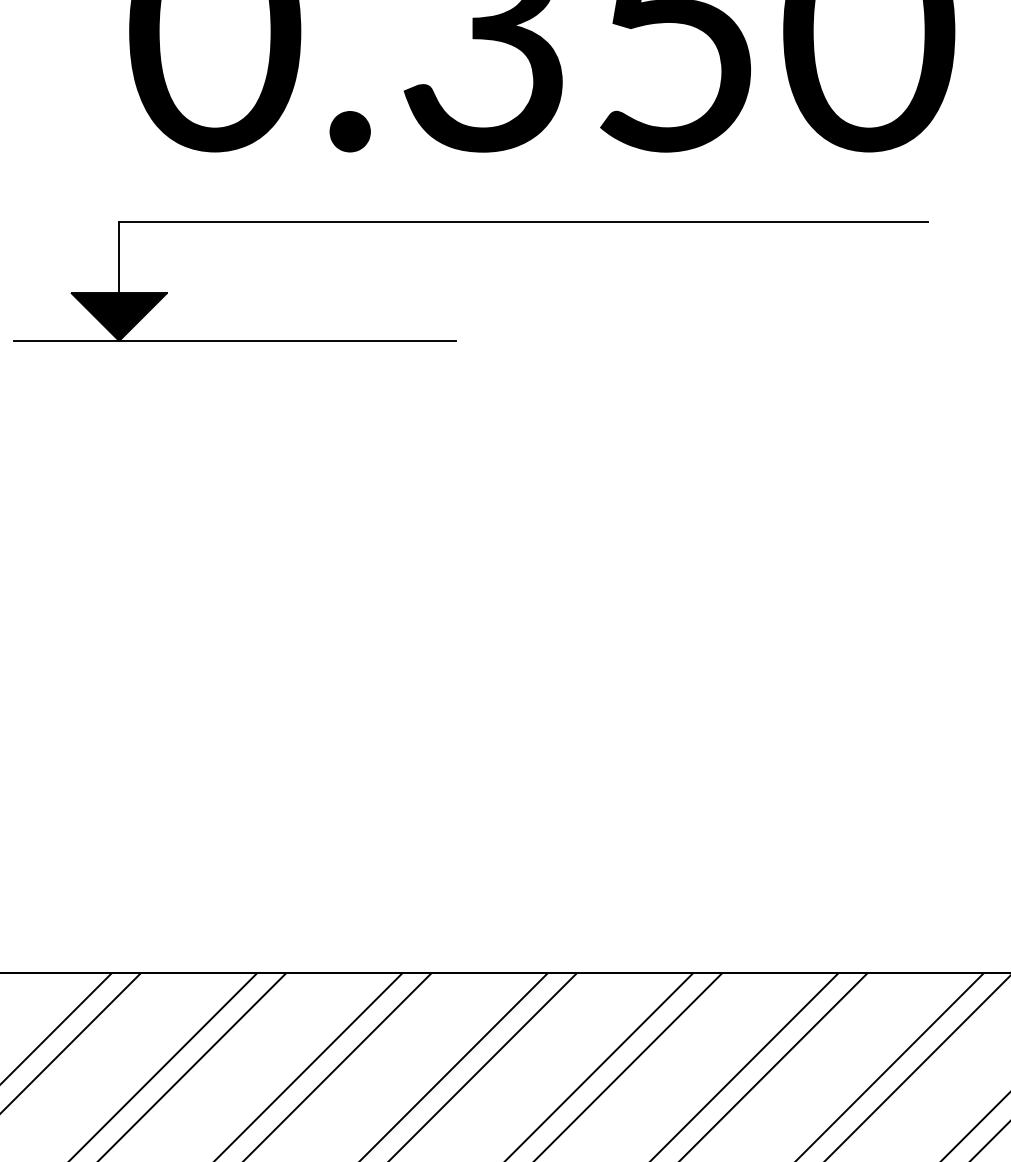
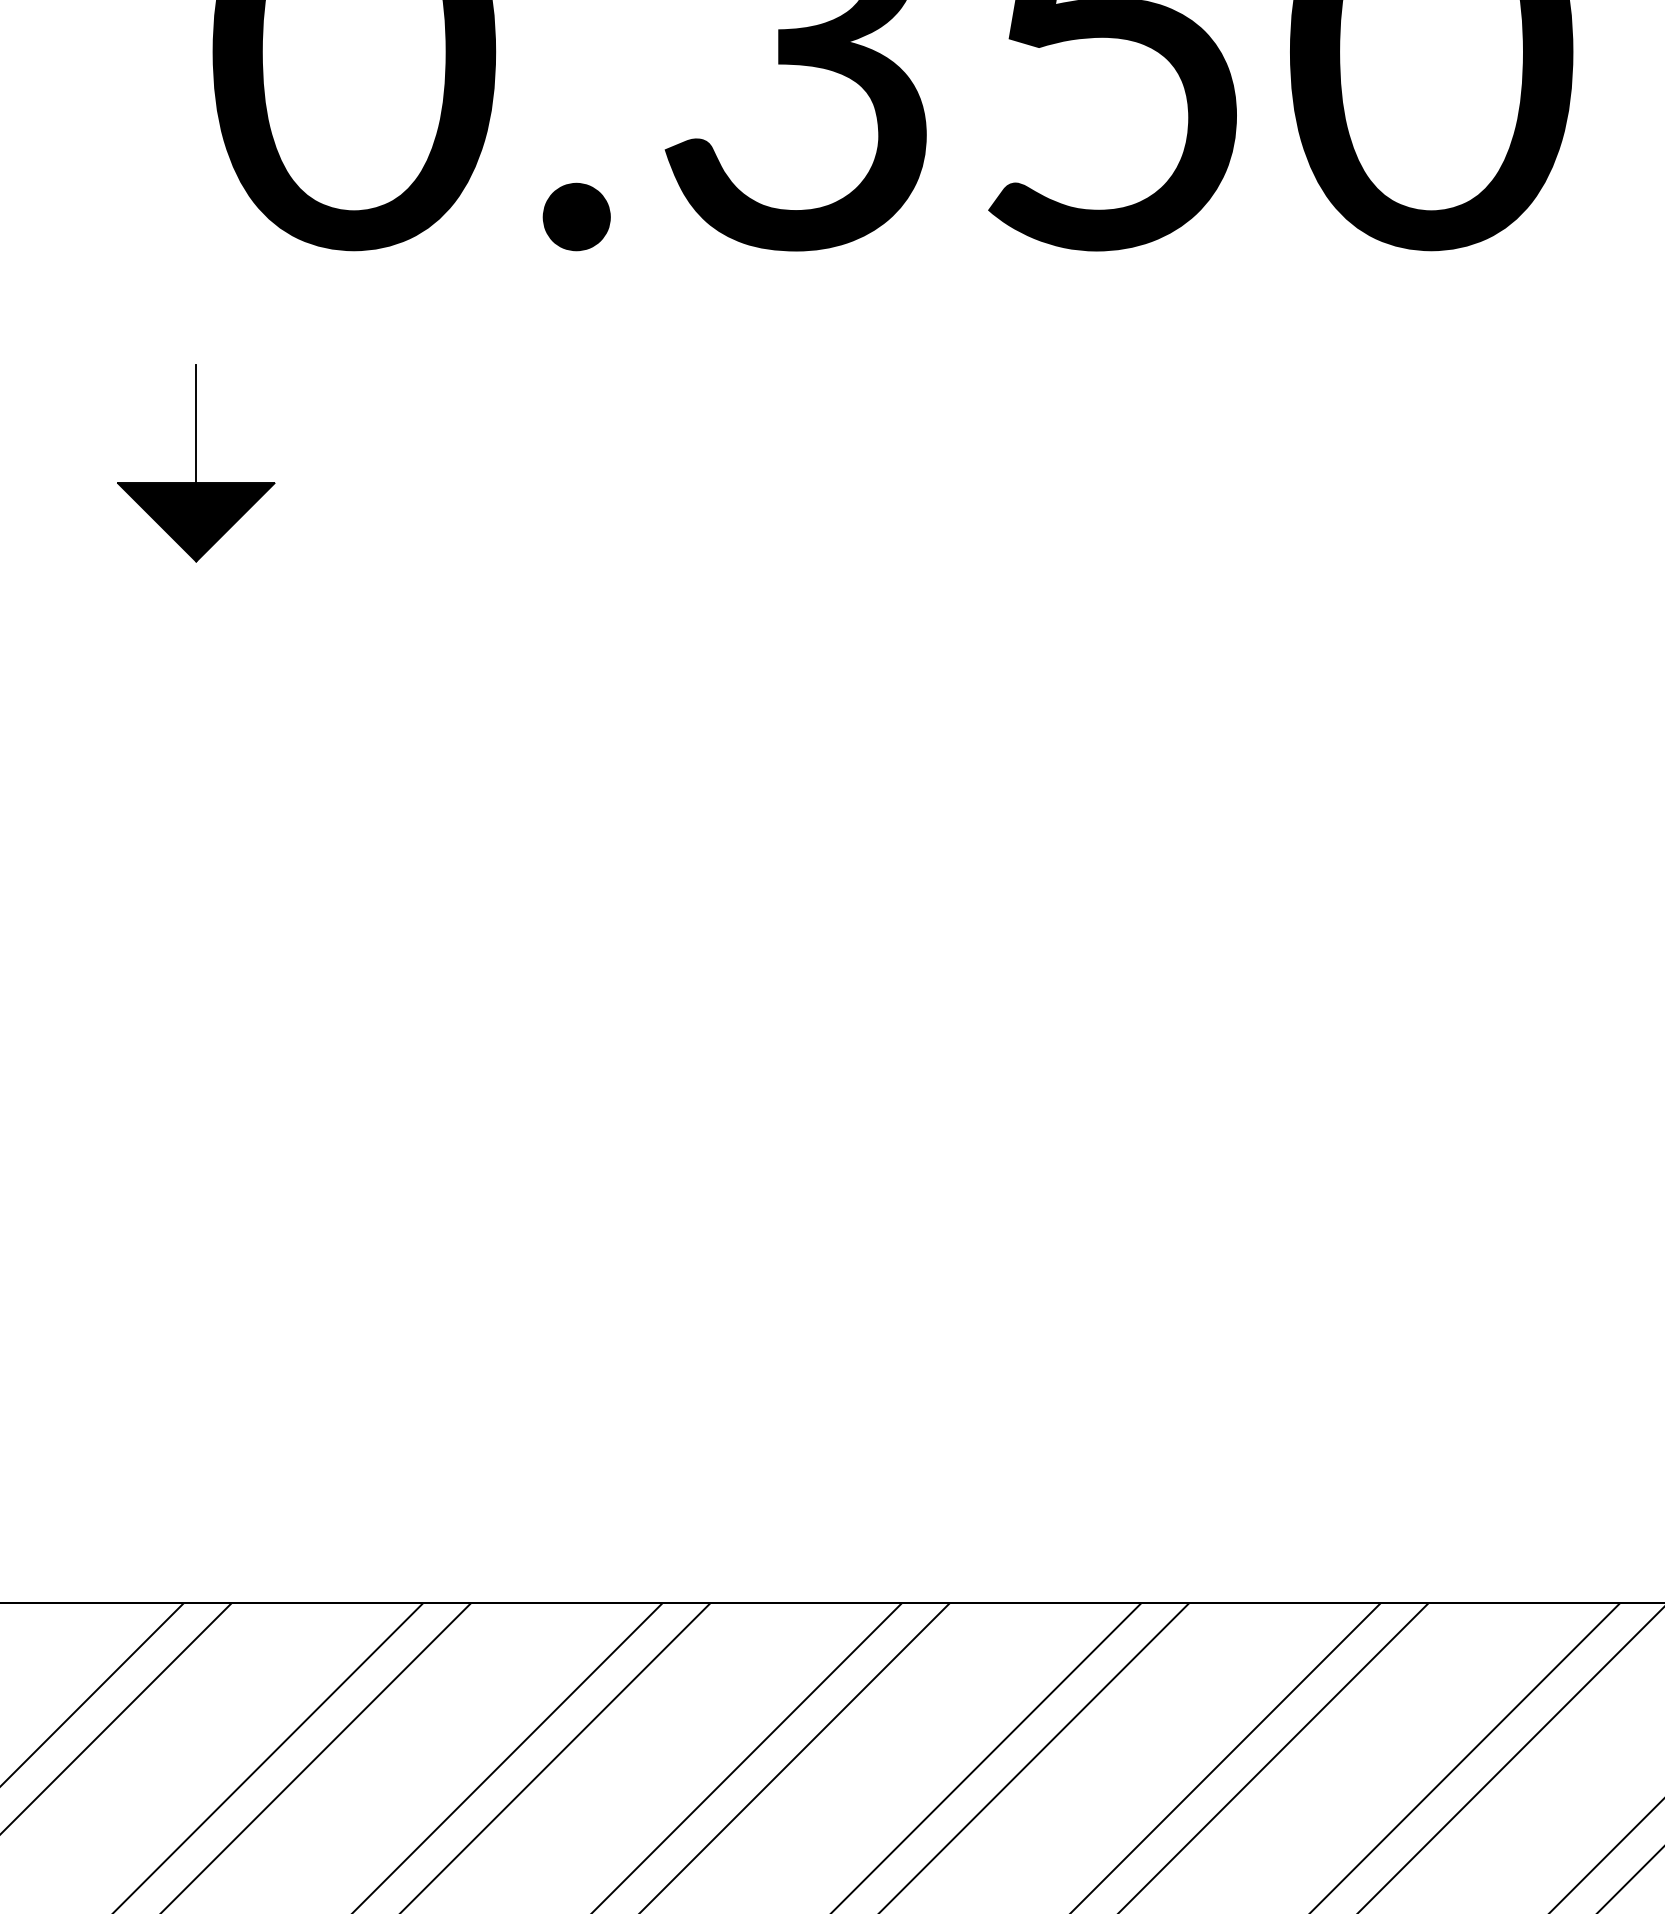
line: (523, 221) -> (862, 364), removed
line: (234, 340) -> (386, 560), removed

